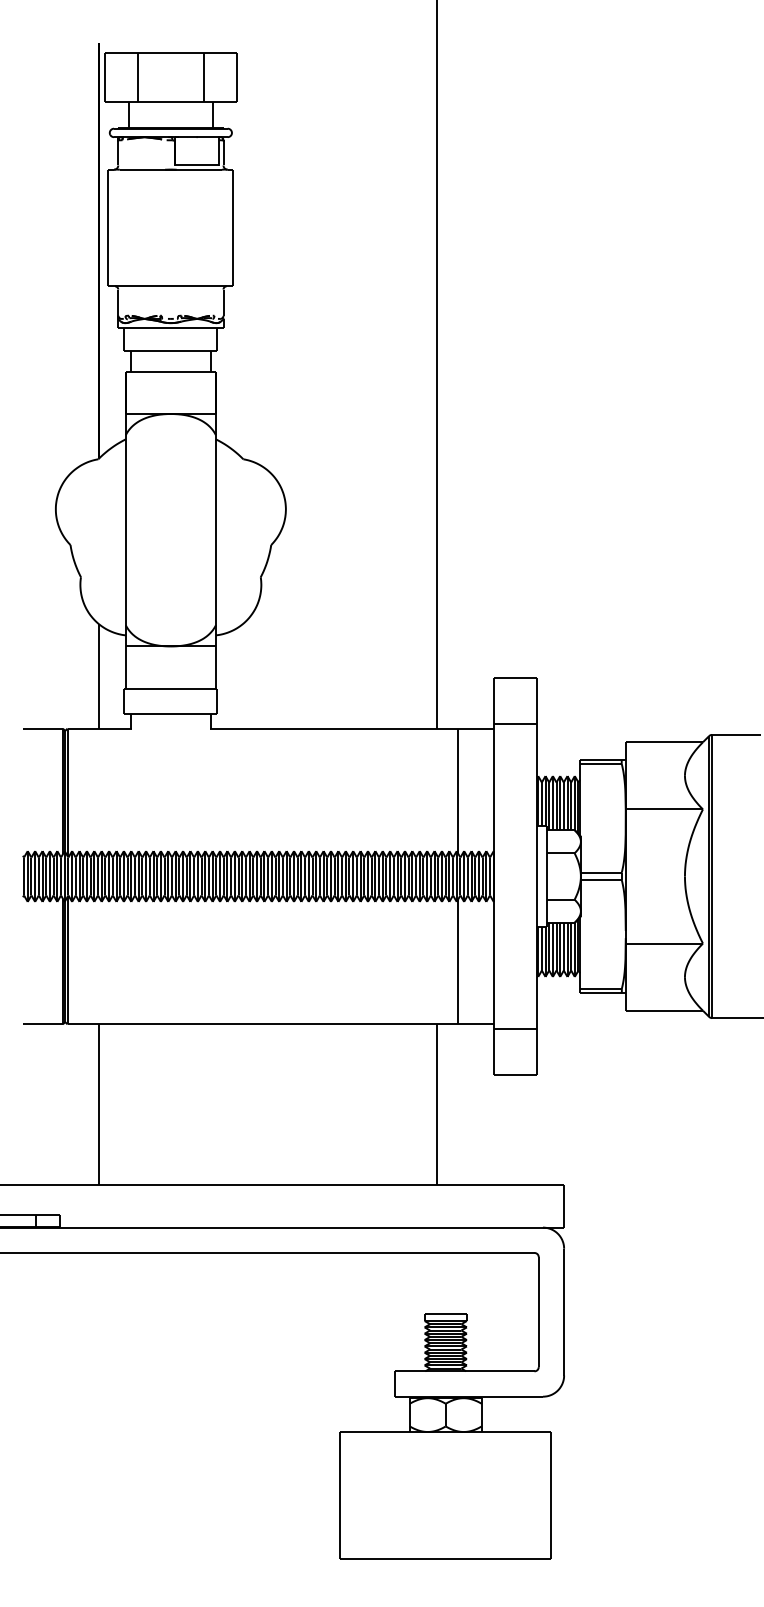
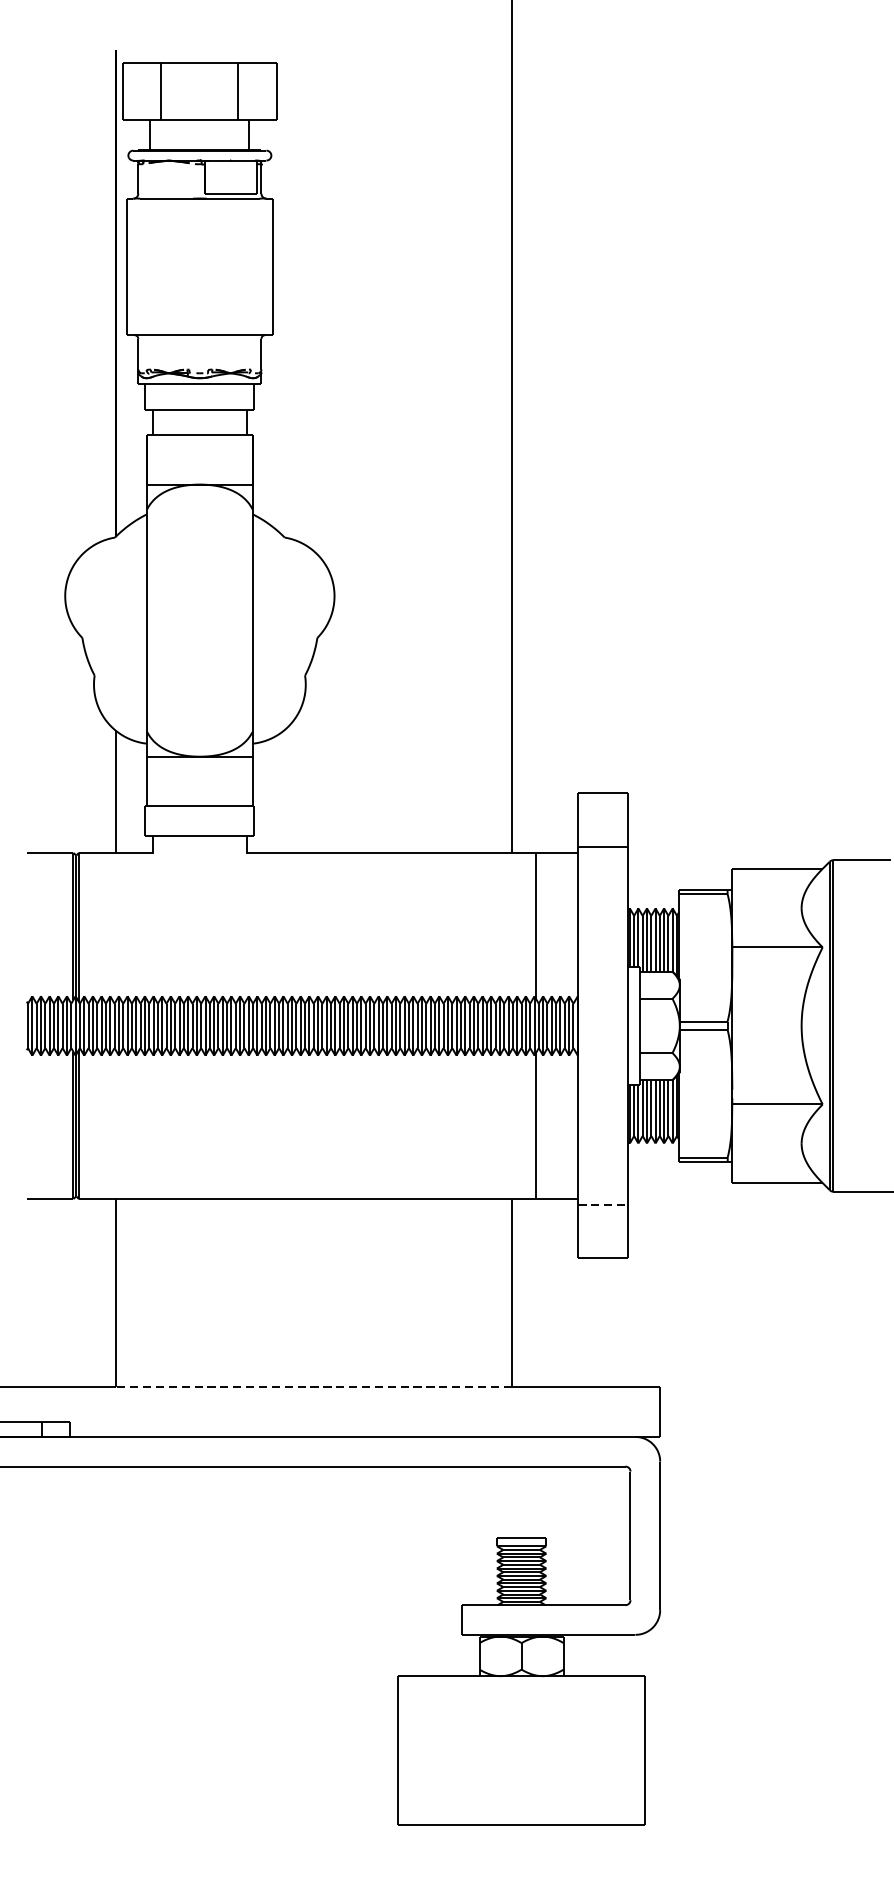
line: (515, 1029) -> (603, 1205), solid -> dashed
line: (267, 1185) -> (312, 1387), solid -> dashed

